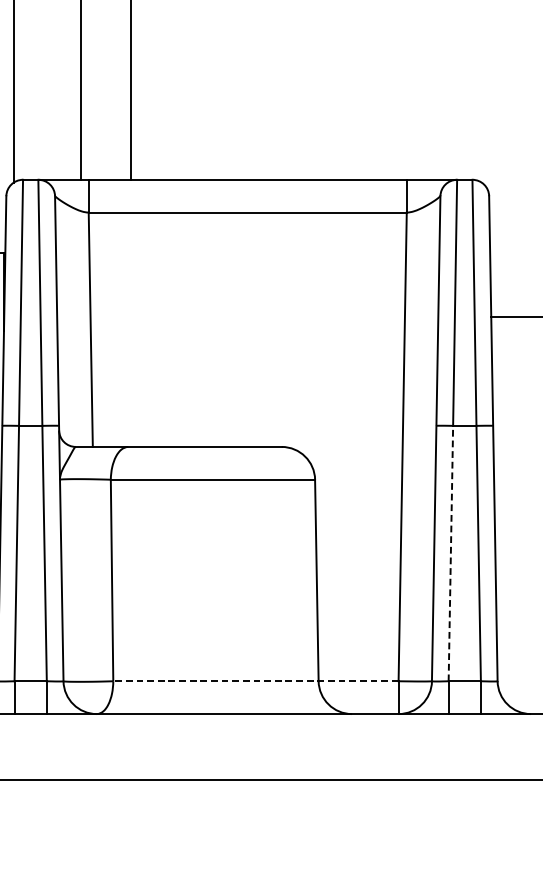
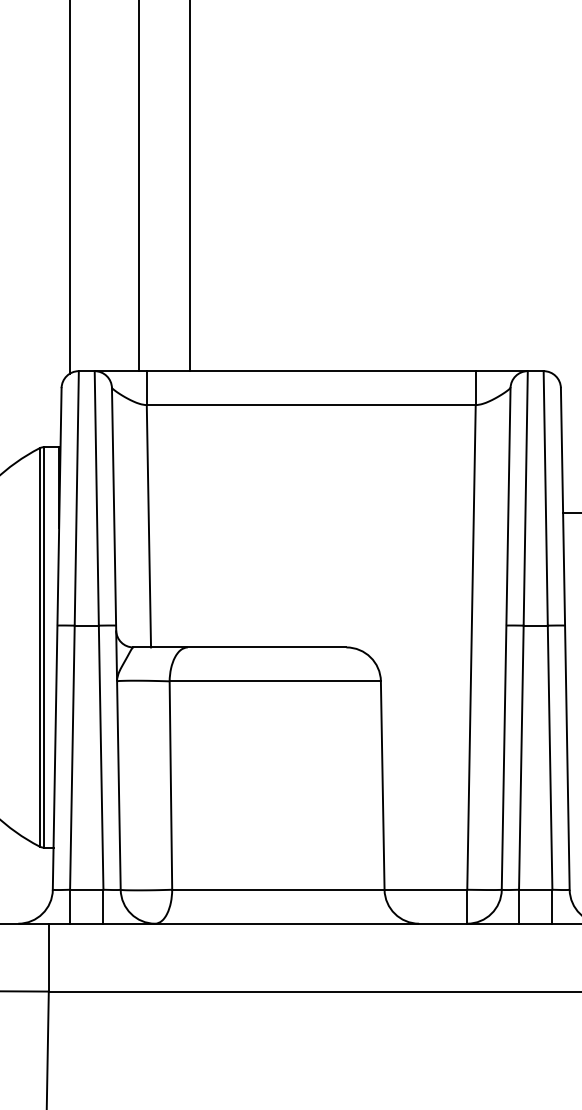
line: (451, 553) -> (521, 757), dashed -> solid
line: (255, 680) -> (319, 889), dashed -> solid

